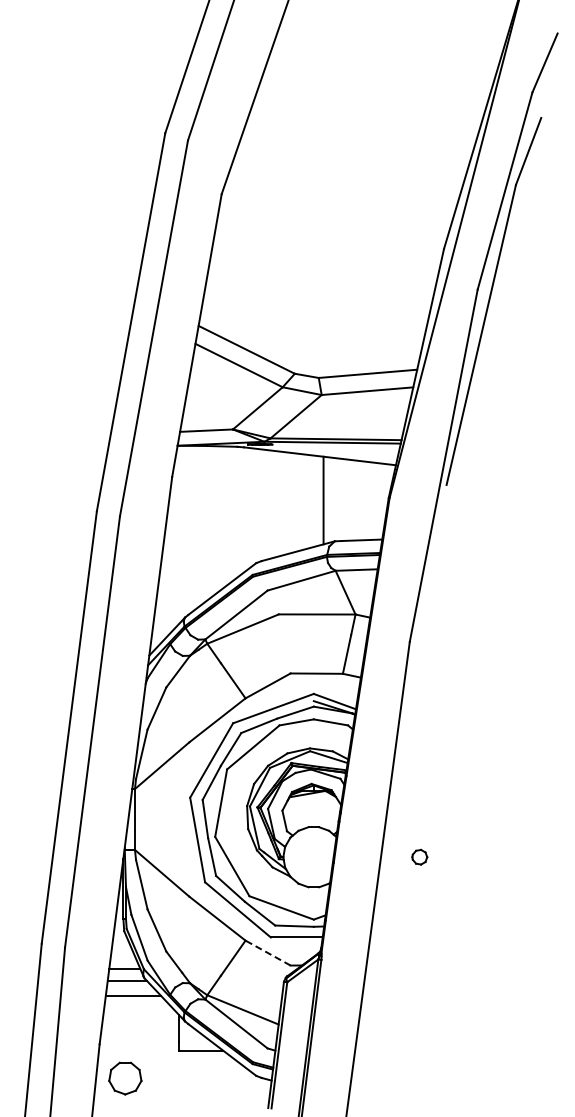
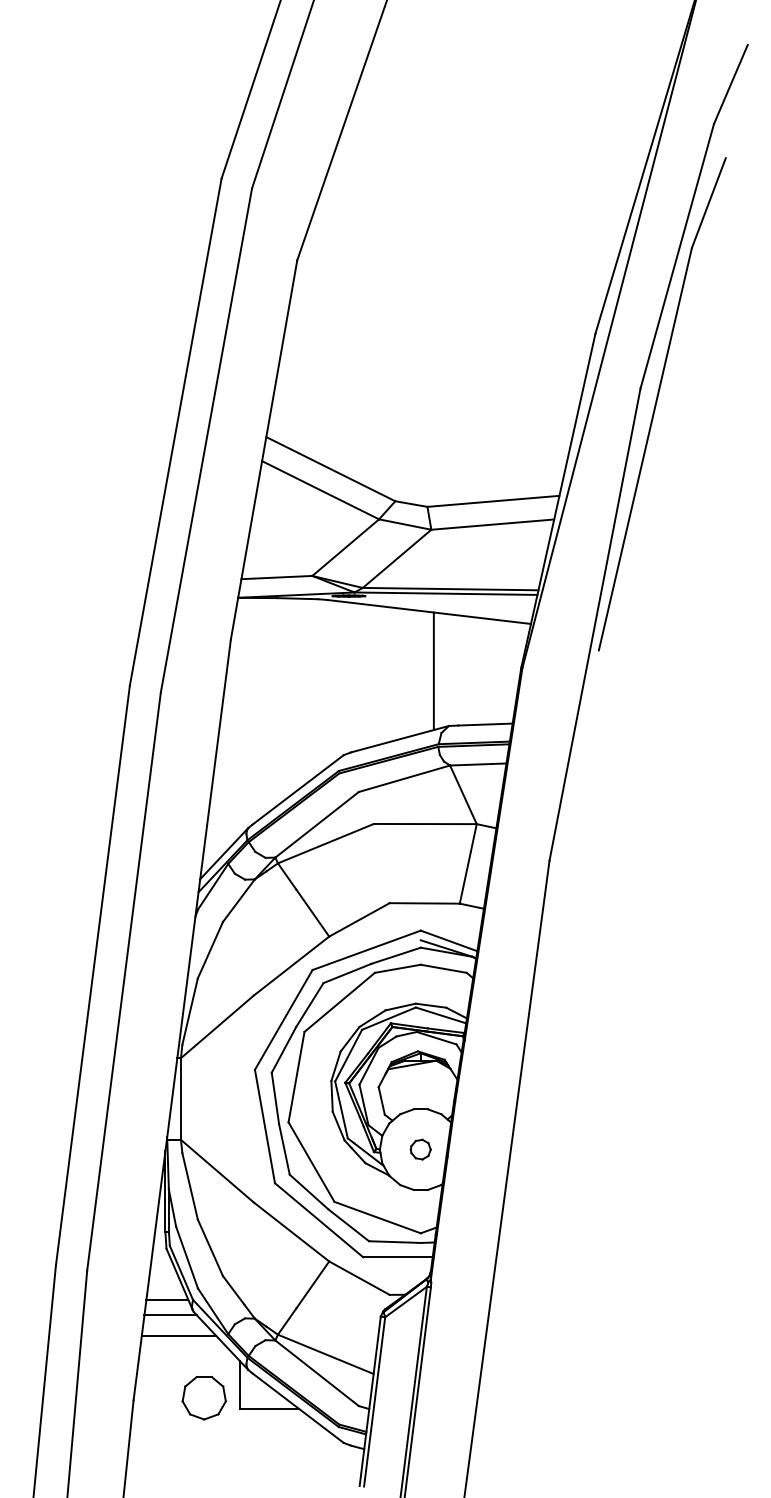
part: (419, 856) -> (420, 1148), moved
line: (268, 953) -> (360, 1278), dashed -> solid
part: (125, 1078) -> (204, 1398), moved

